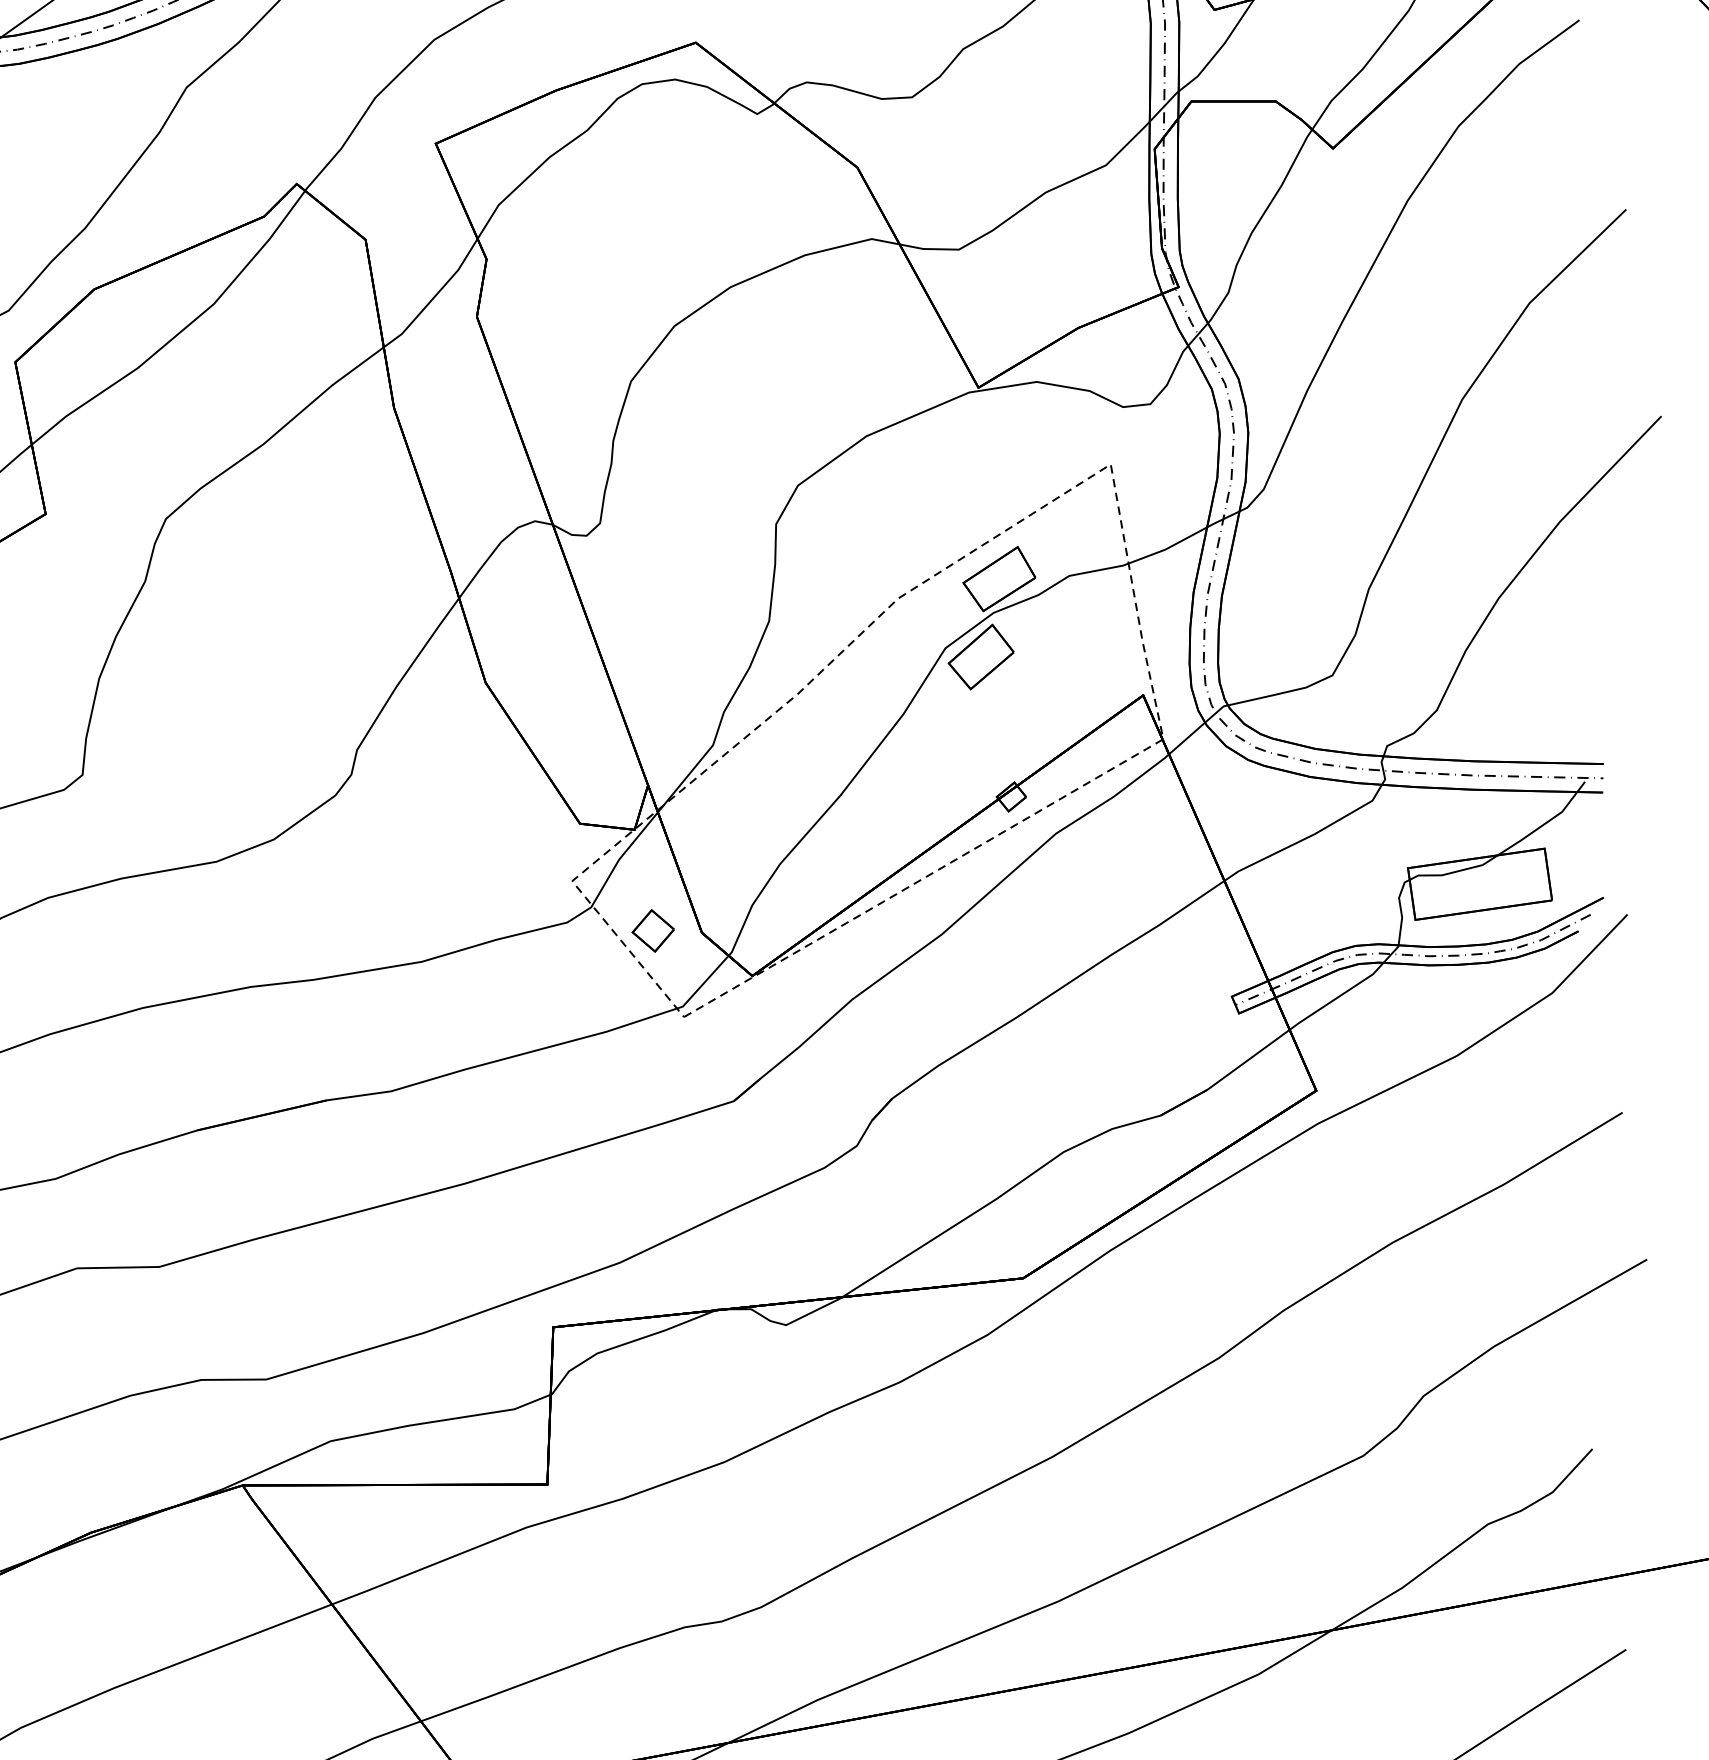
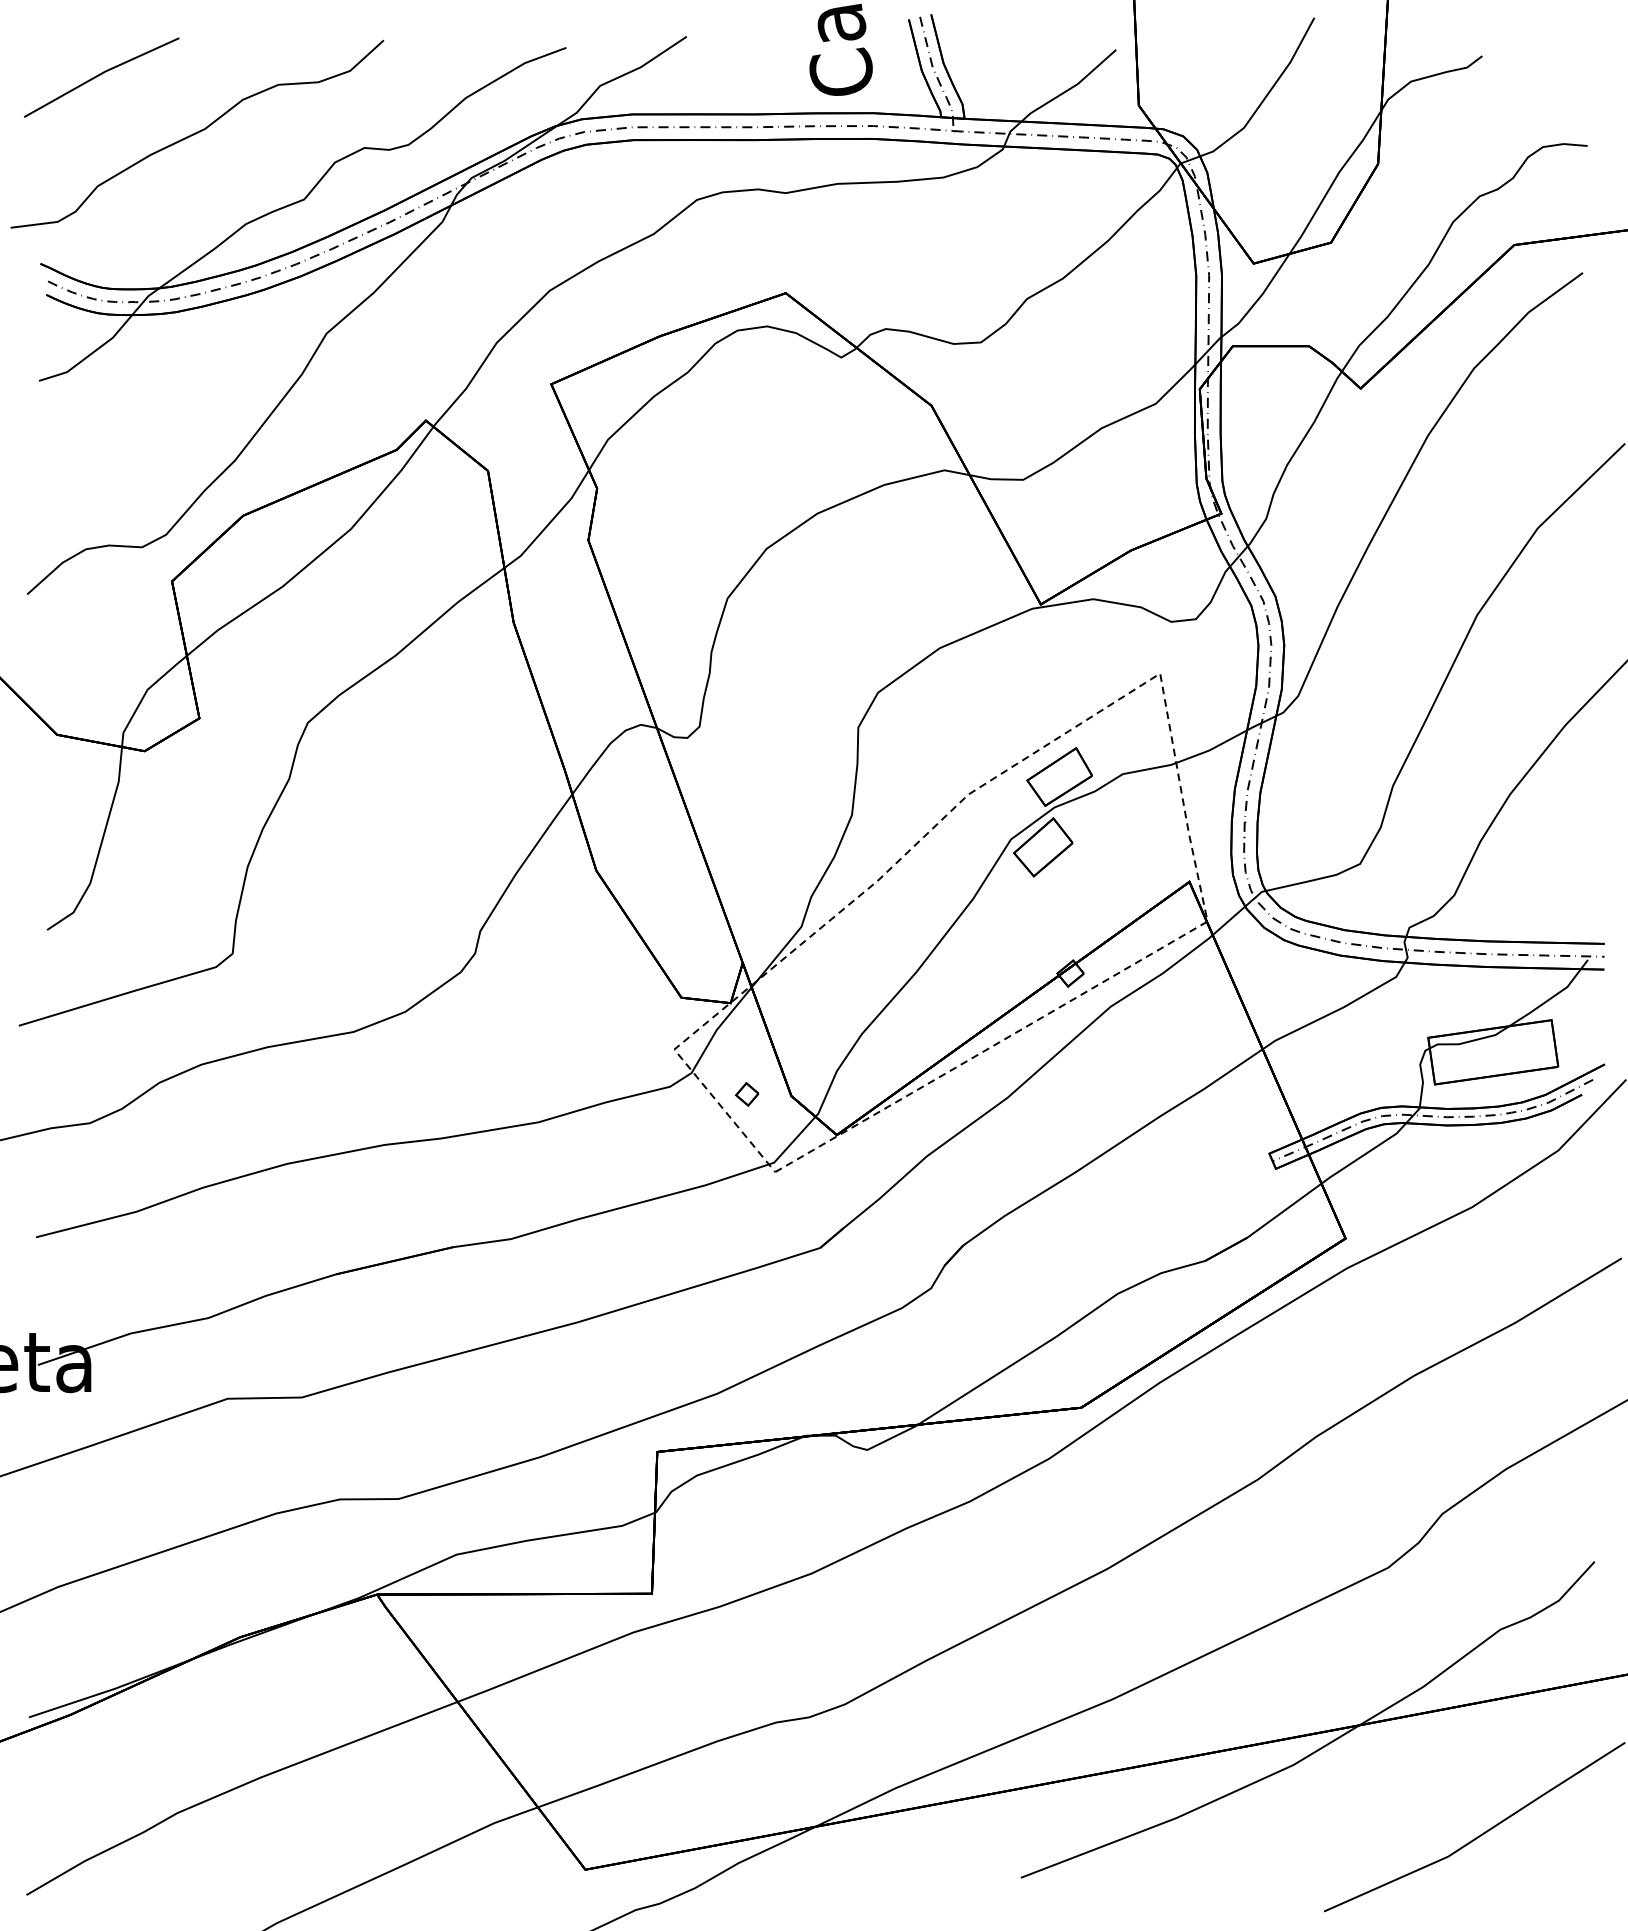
part: (652, 931) -> (746, 1094), size x0.6

